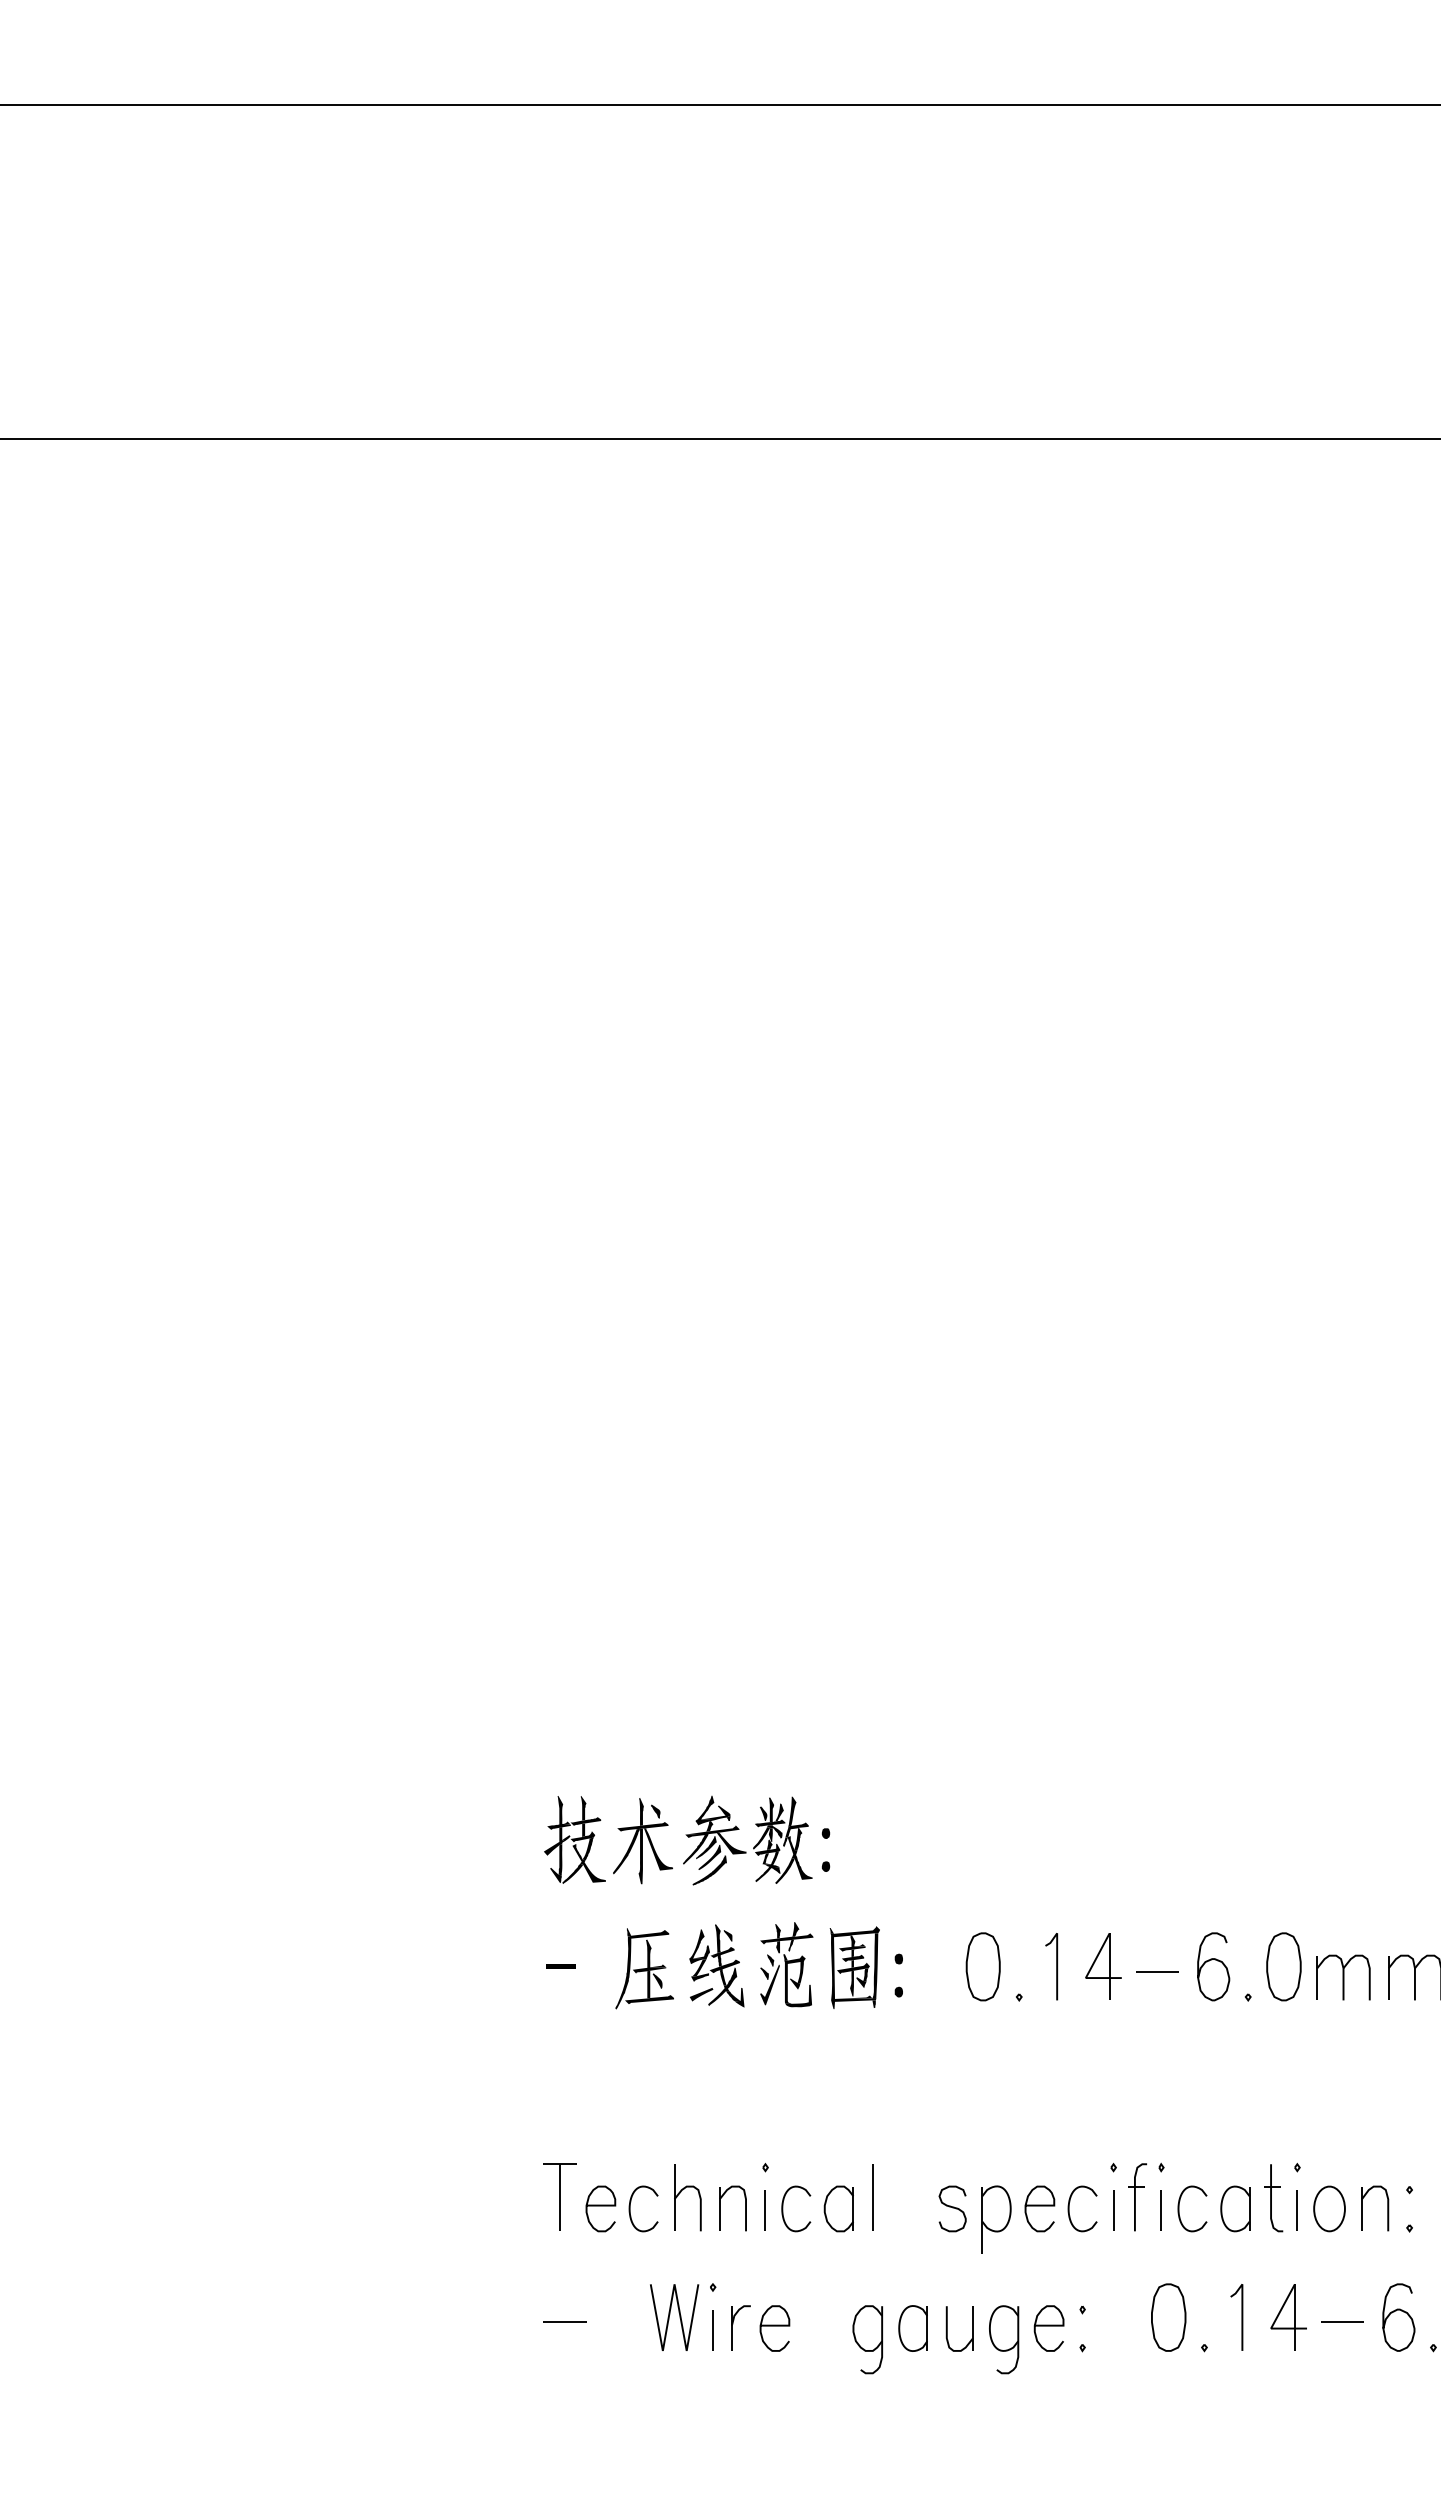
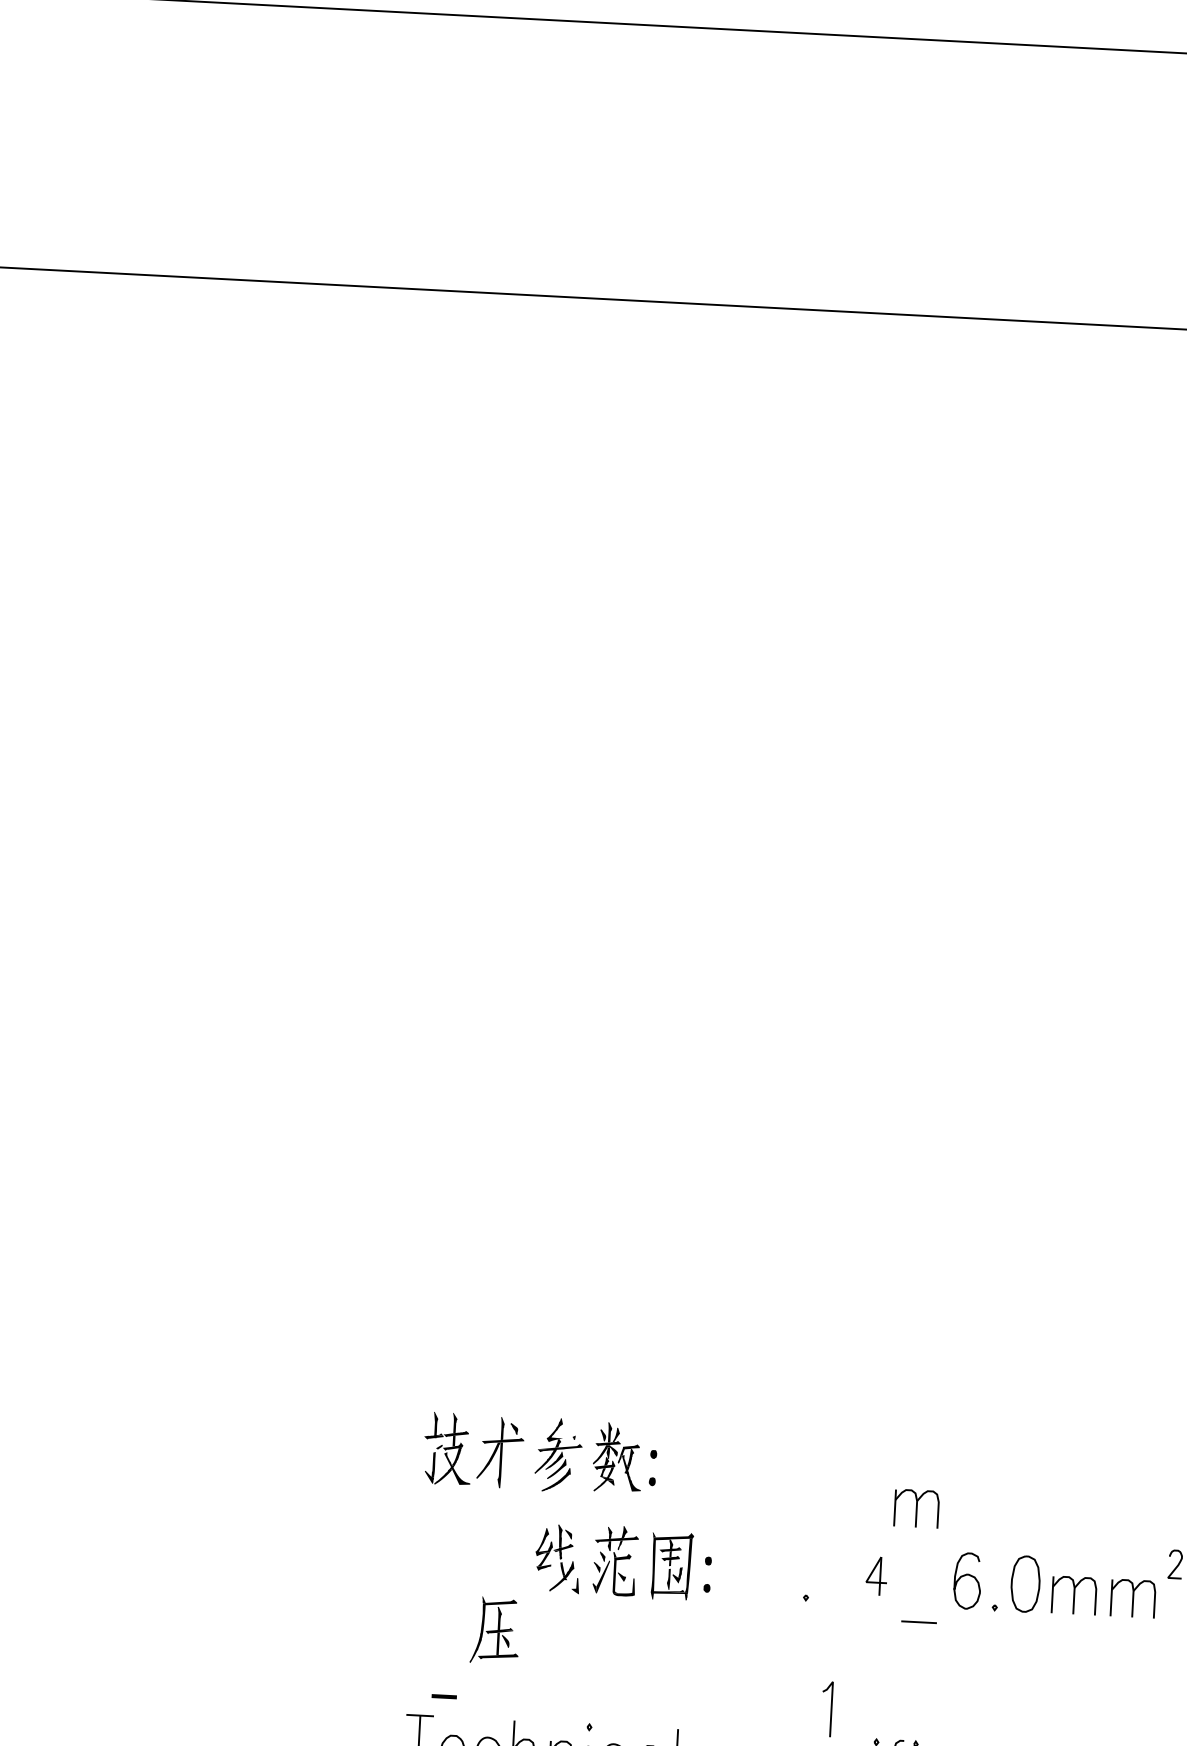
fill: (792, 1811) -> (627, 1434), removed
fill: (715, 1812) -> (563, 1432), removed
fill: (553, 1841) -> (428, 1449), removed
fill: (731, 1843) -> (575, 1458), removed
fill: (658, 1849) -> (514, 1460), removed
fill: (784, 1870) -> (617, 1483), removed
part: (1147, 1882) -> (916, 1508), added
line: (560, 1966) -> (443, 1696), moved
fill: (724, 1966) -> (564, 1559), removed
part: (982, 1966) -> (777, 1570), removed
line: (1056, 1966) -> (830, 1709), moved
part: (1103, 1966) -> (876, 1576), size x0.7
part: (644, 1968) -> (495, 1630), moved
fill: (852, 1968) -> (669, 1566), removed
line: (1157, 1971) -> (919, 1622), moved
fill: (800, 1972) -> (626, 1567), removed
fill: (701, 1994) -> (544, 1581), removed
fill: (733, 1996) -> (570, 1584), removed

